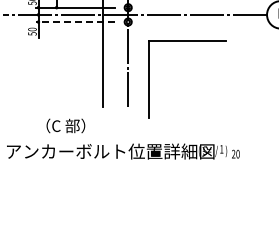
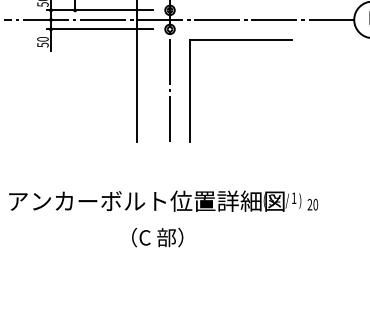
line: (75, 22) -> (100, 29), dashed -> solid
part: (187, 41) -> (240, 40), moved
text: (65, 125) -> (157, 236), moved

